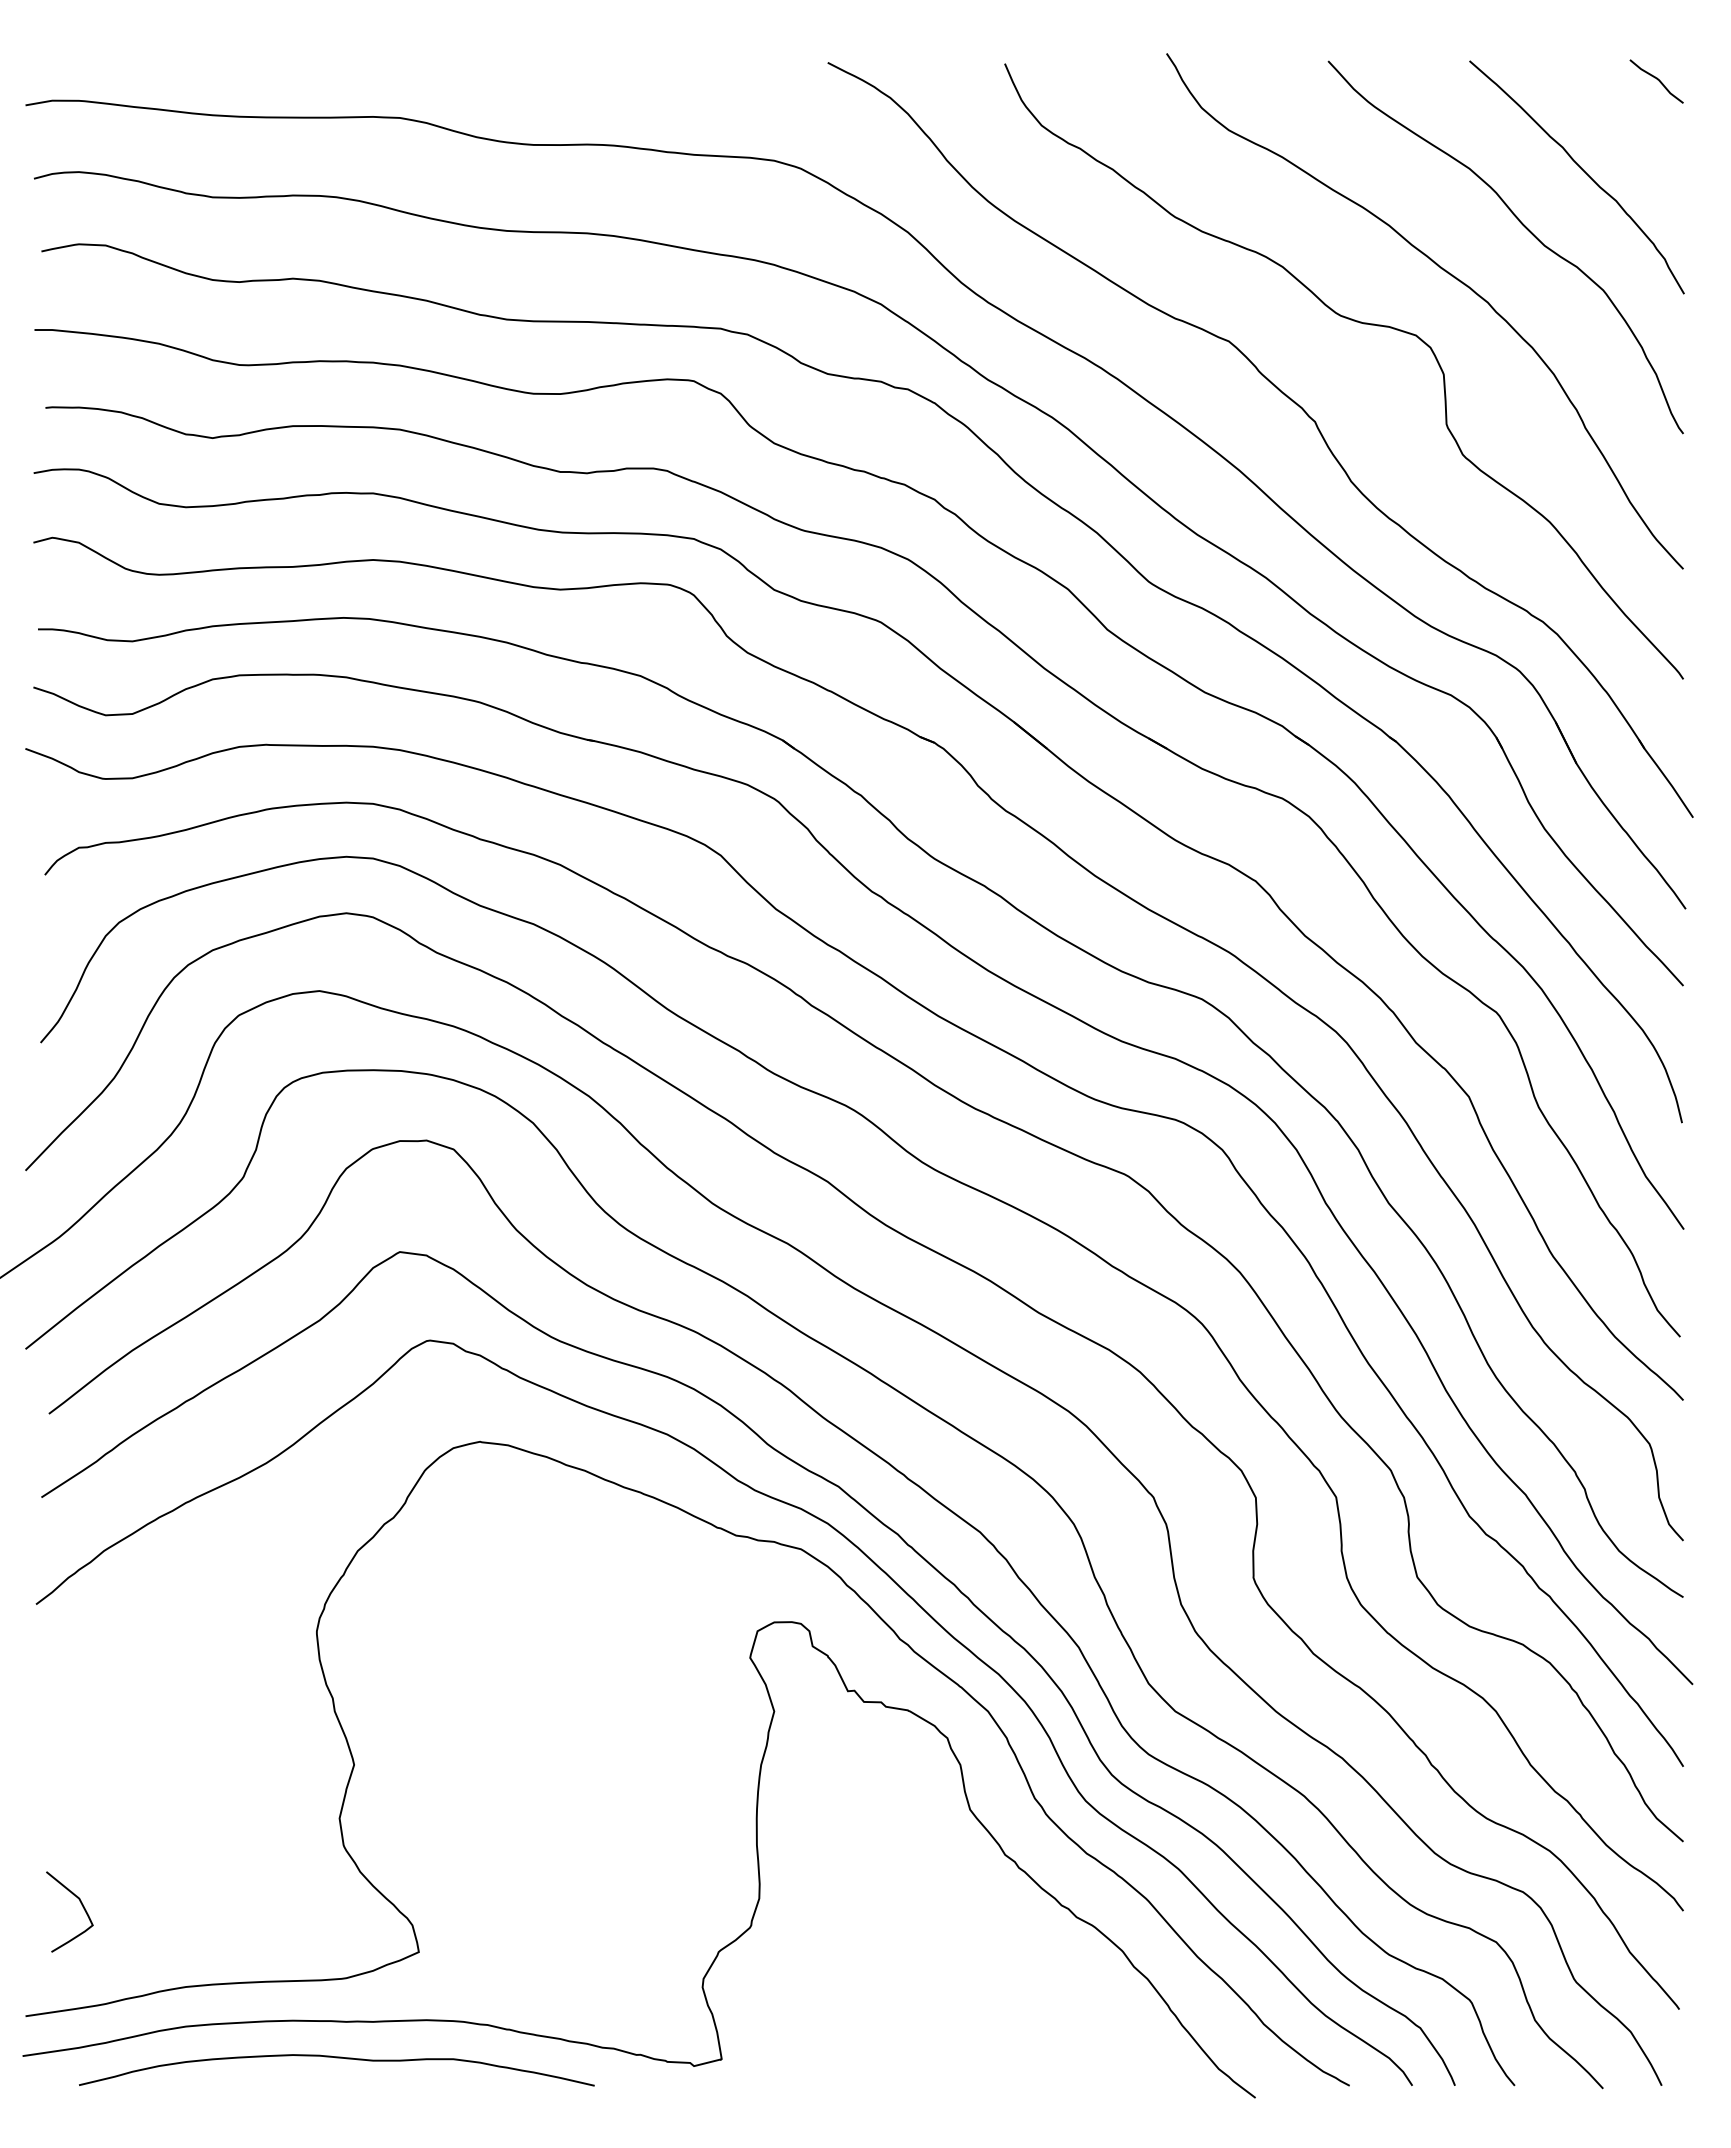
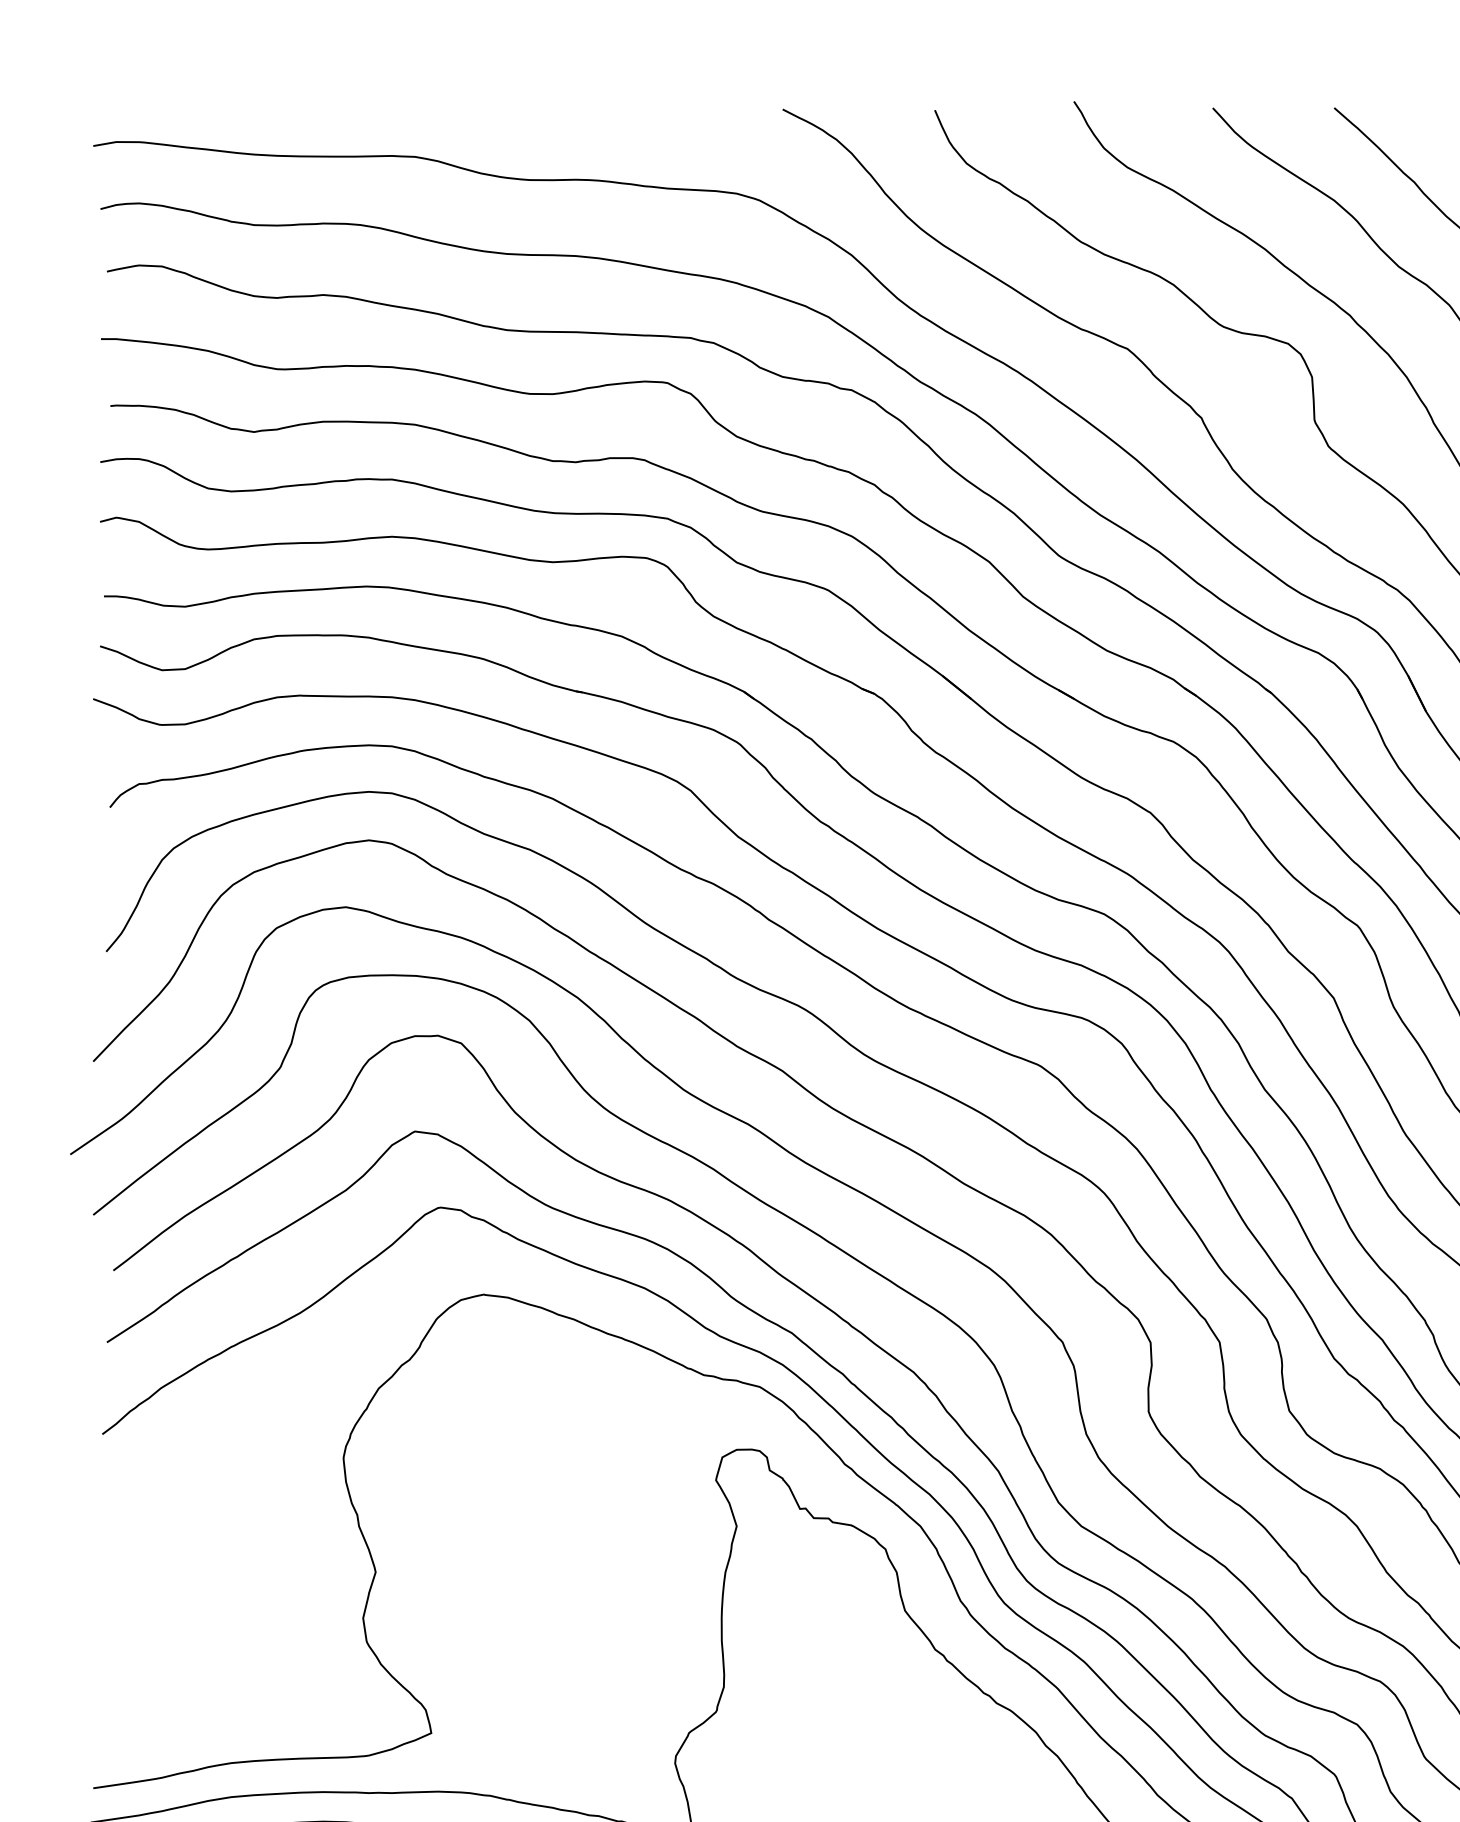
curve: (81, 1905) -> (141, 1693), removed

